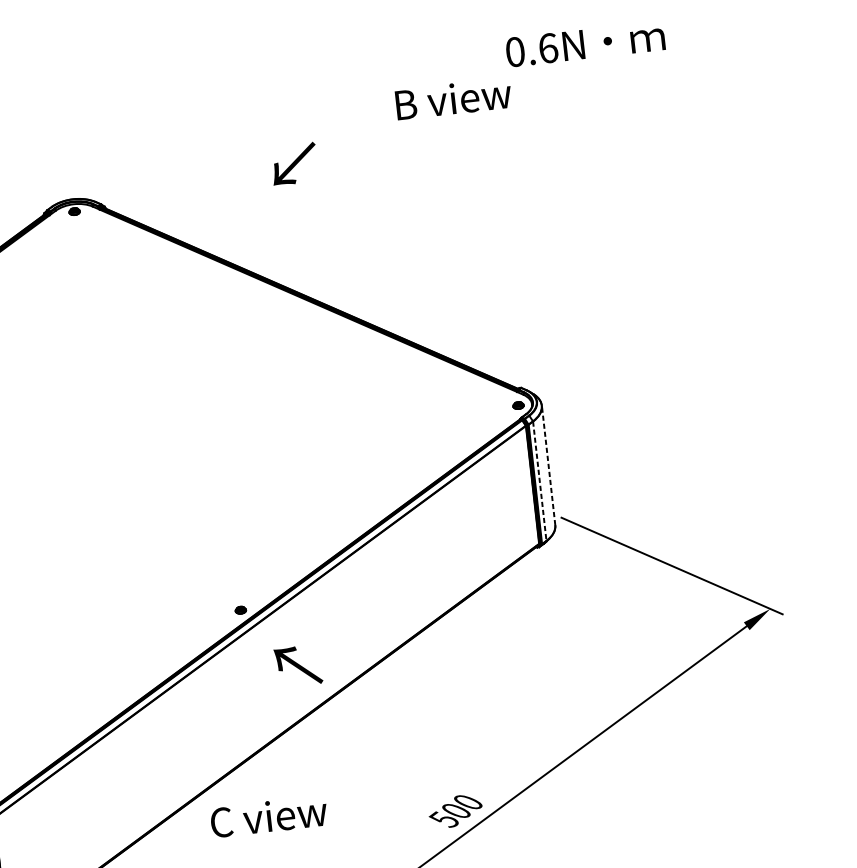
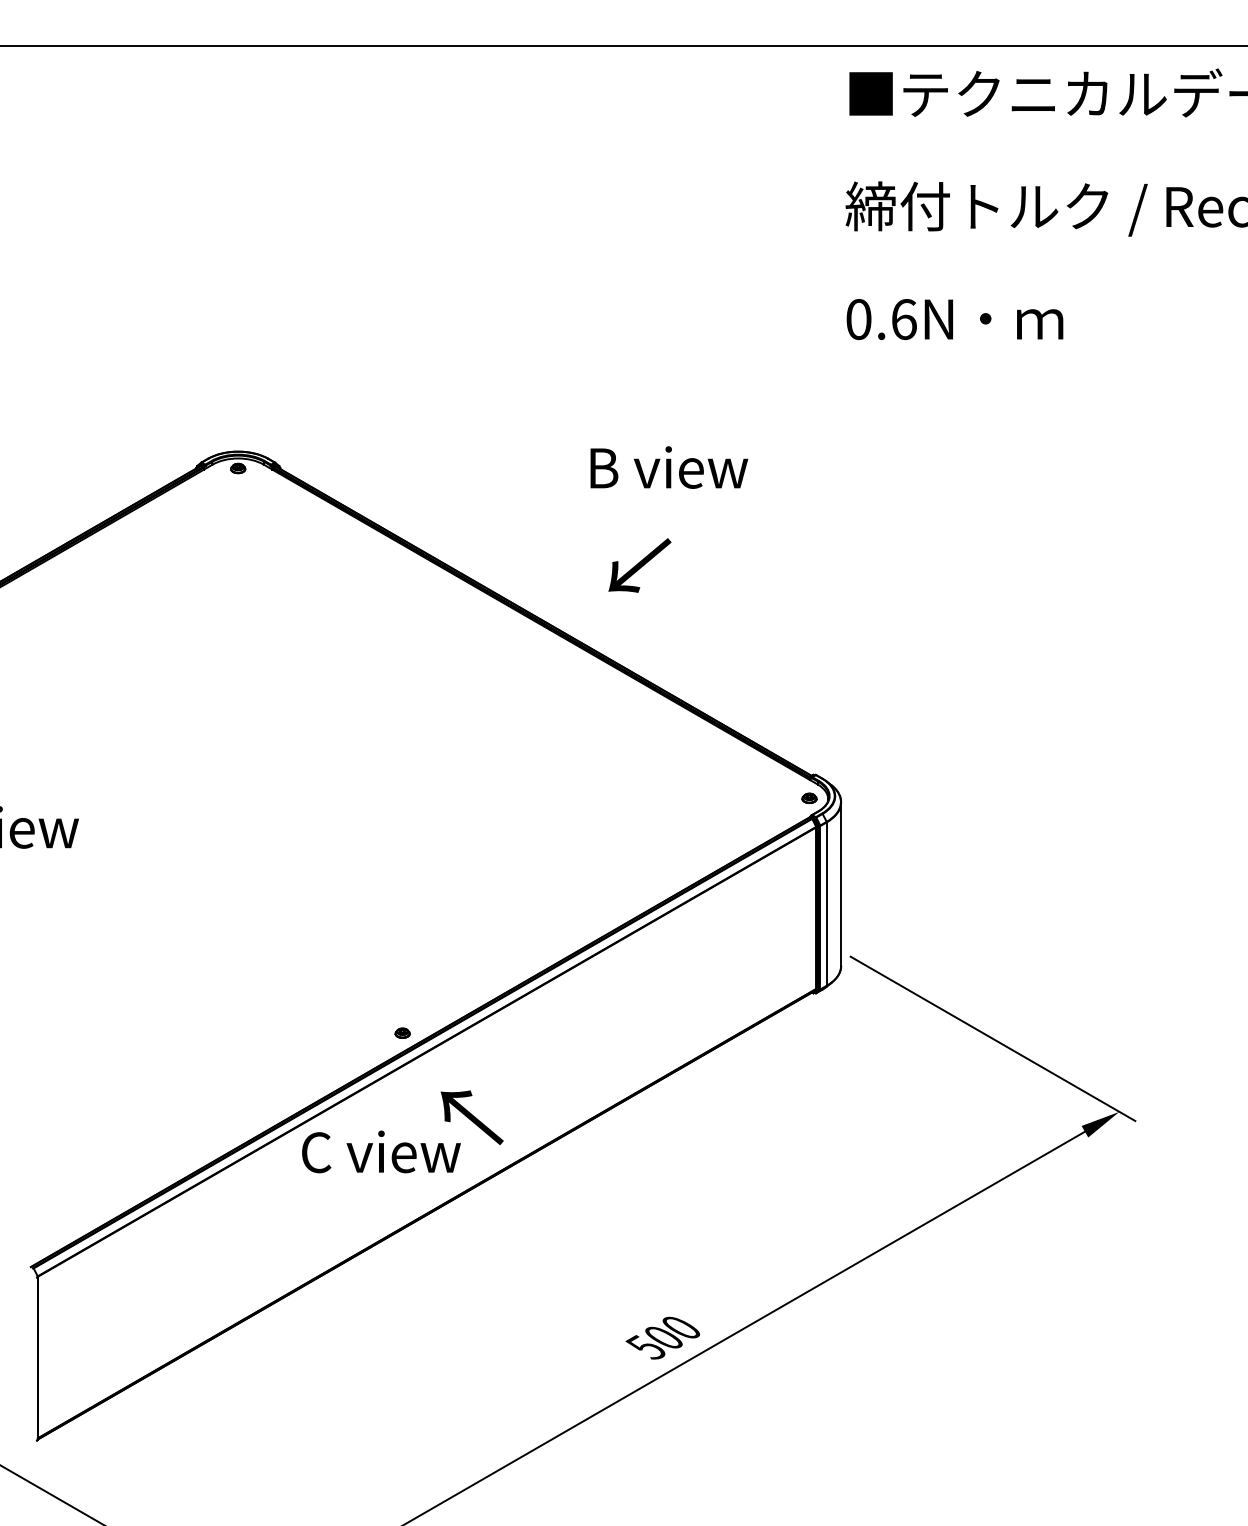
text: (453, 98) -> (669, 467), moved
text: (294, 164) -> (639, 565), moved
line: (548, 465) -> (841, 884), dashed -> solid
line: (539, 481) -> (826, 904), dashed -> solid
text: (269, 816) -> (381, 1151), moved

